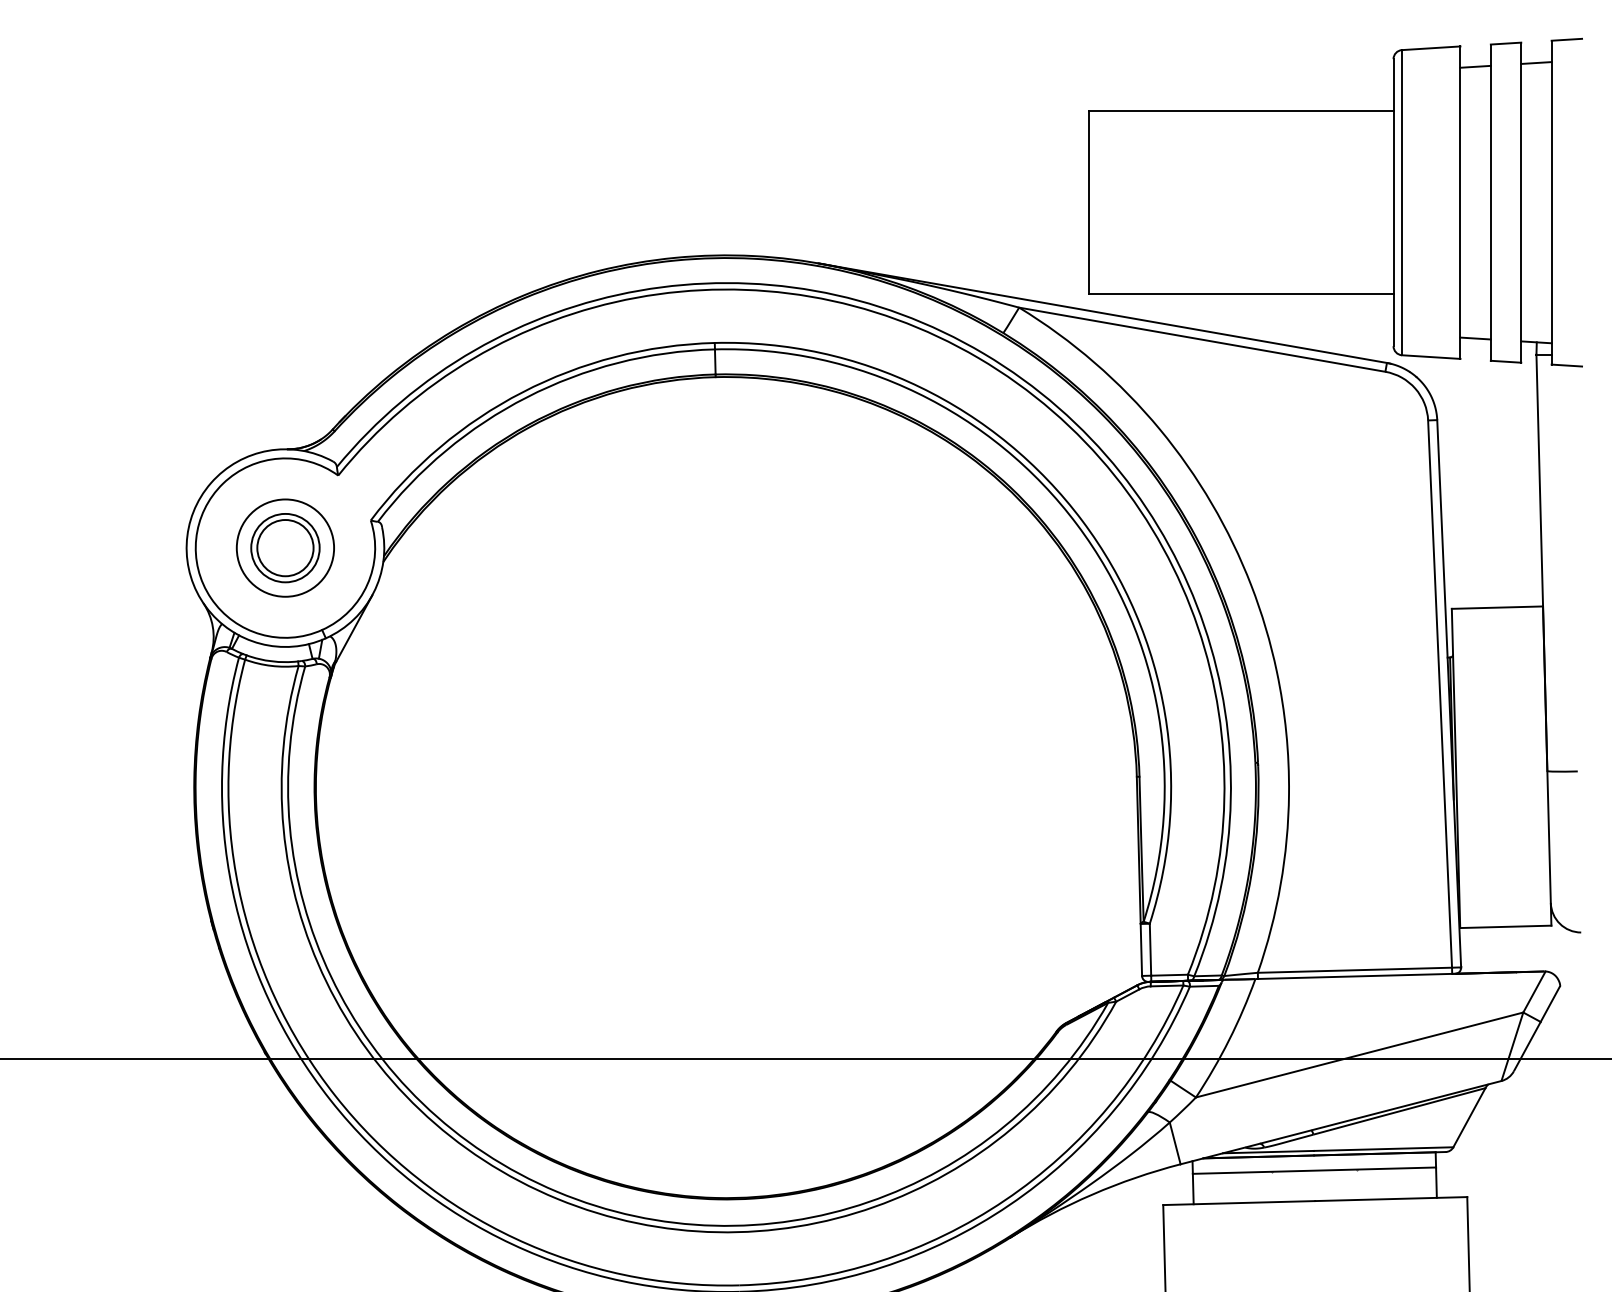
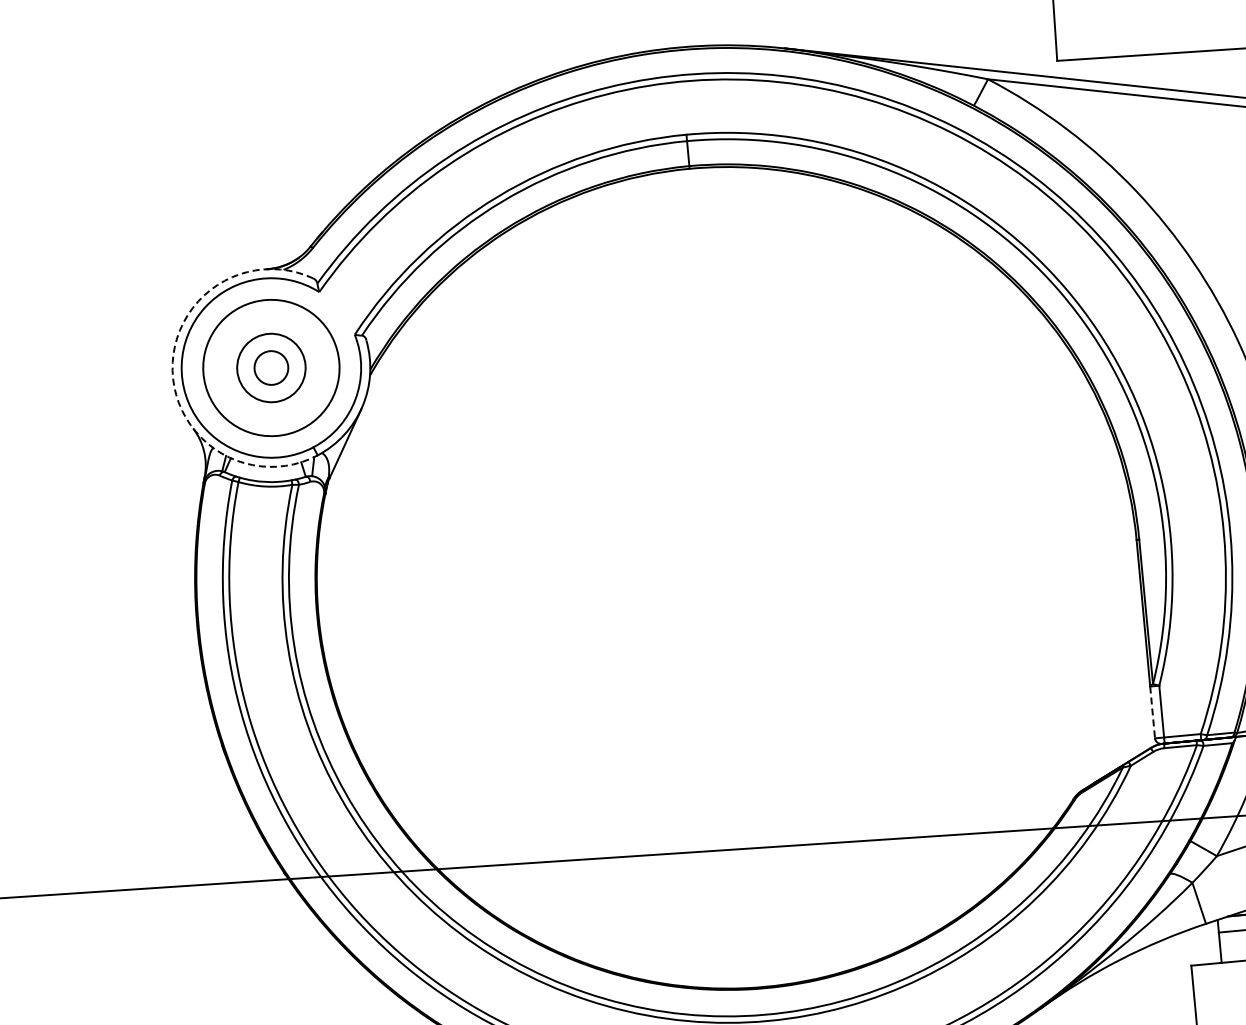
arc: (186, 544) -> (172, 370), solid -> dashed
circle: (285, 547) -> (271, 367), size x1.4
circle: (285, 548) -> (271, 368), size x0.6
line: (1141, 949) -> (1152, 711), solid -> dashed

